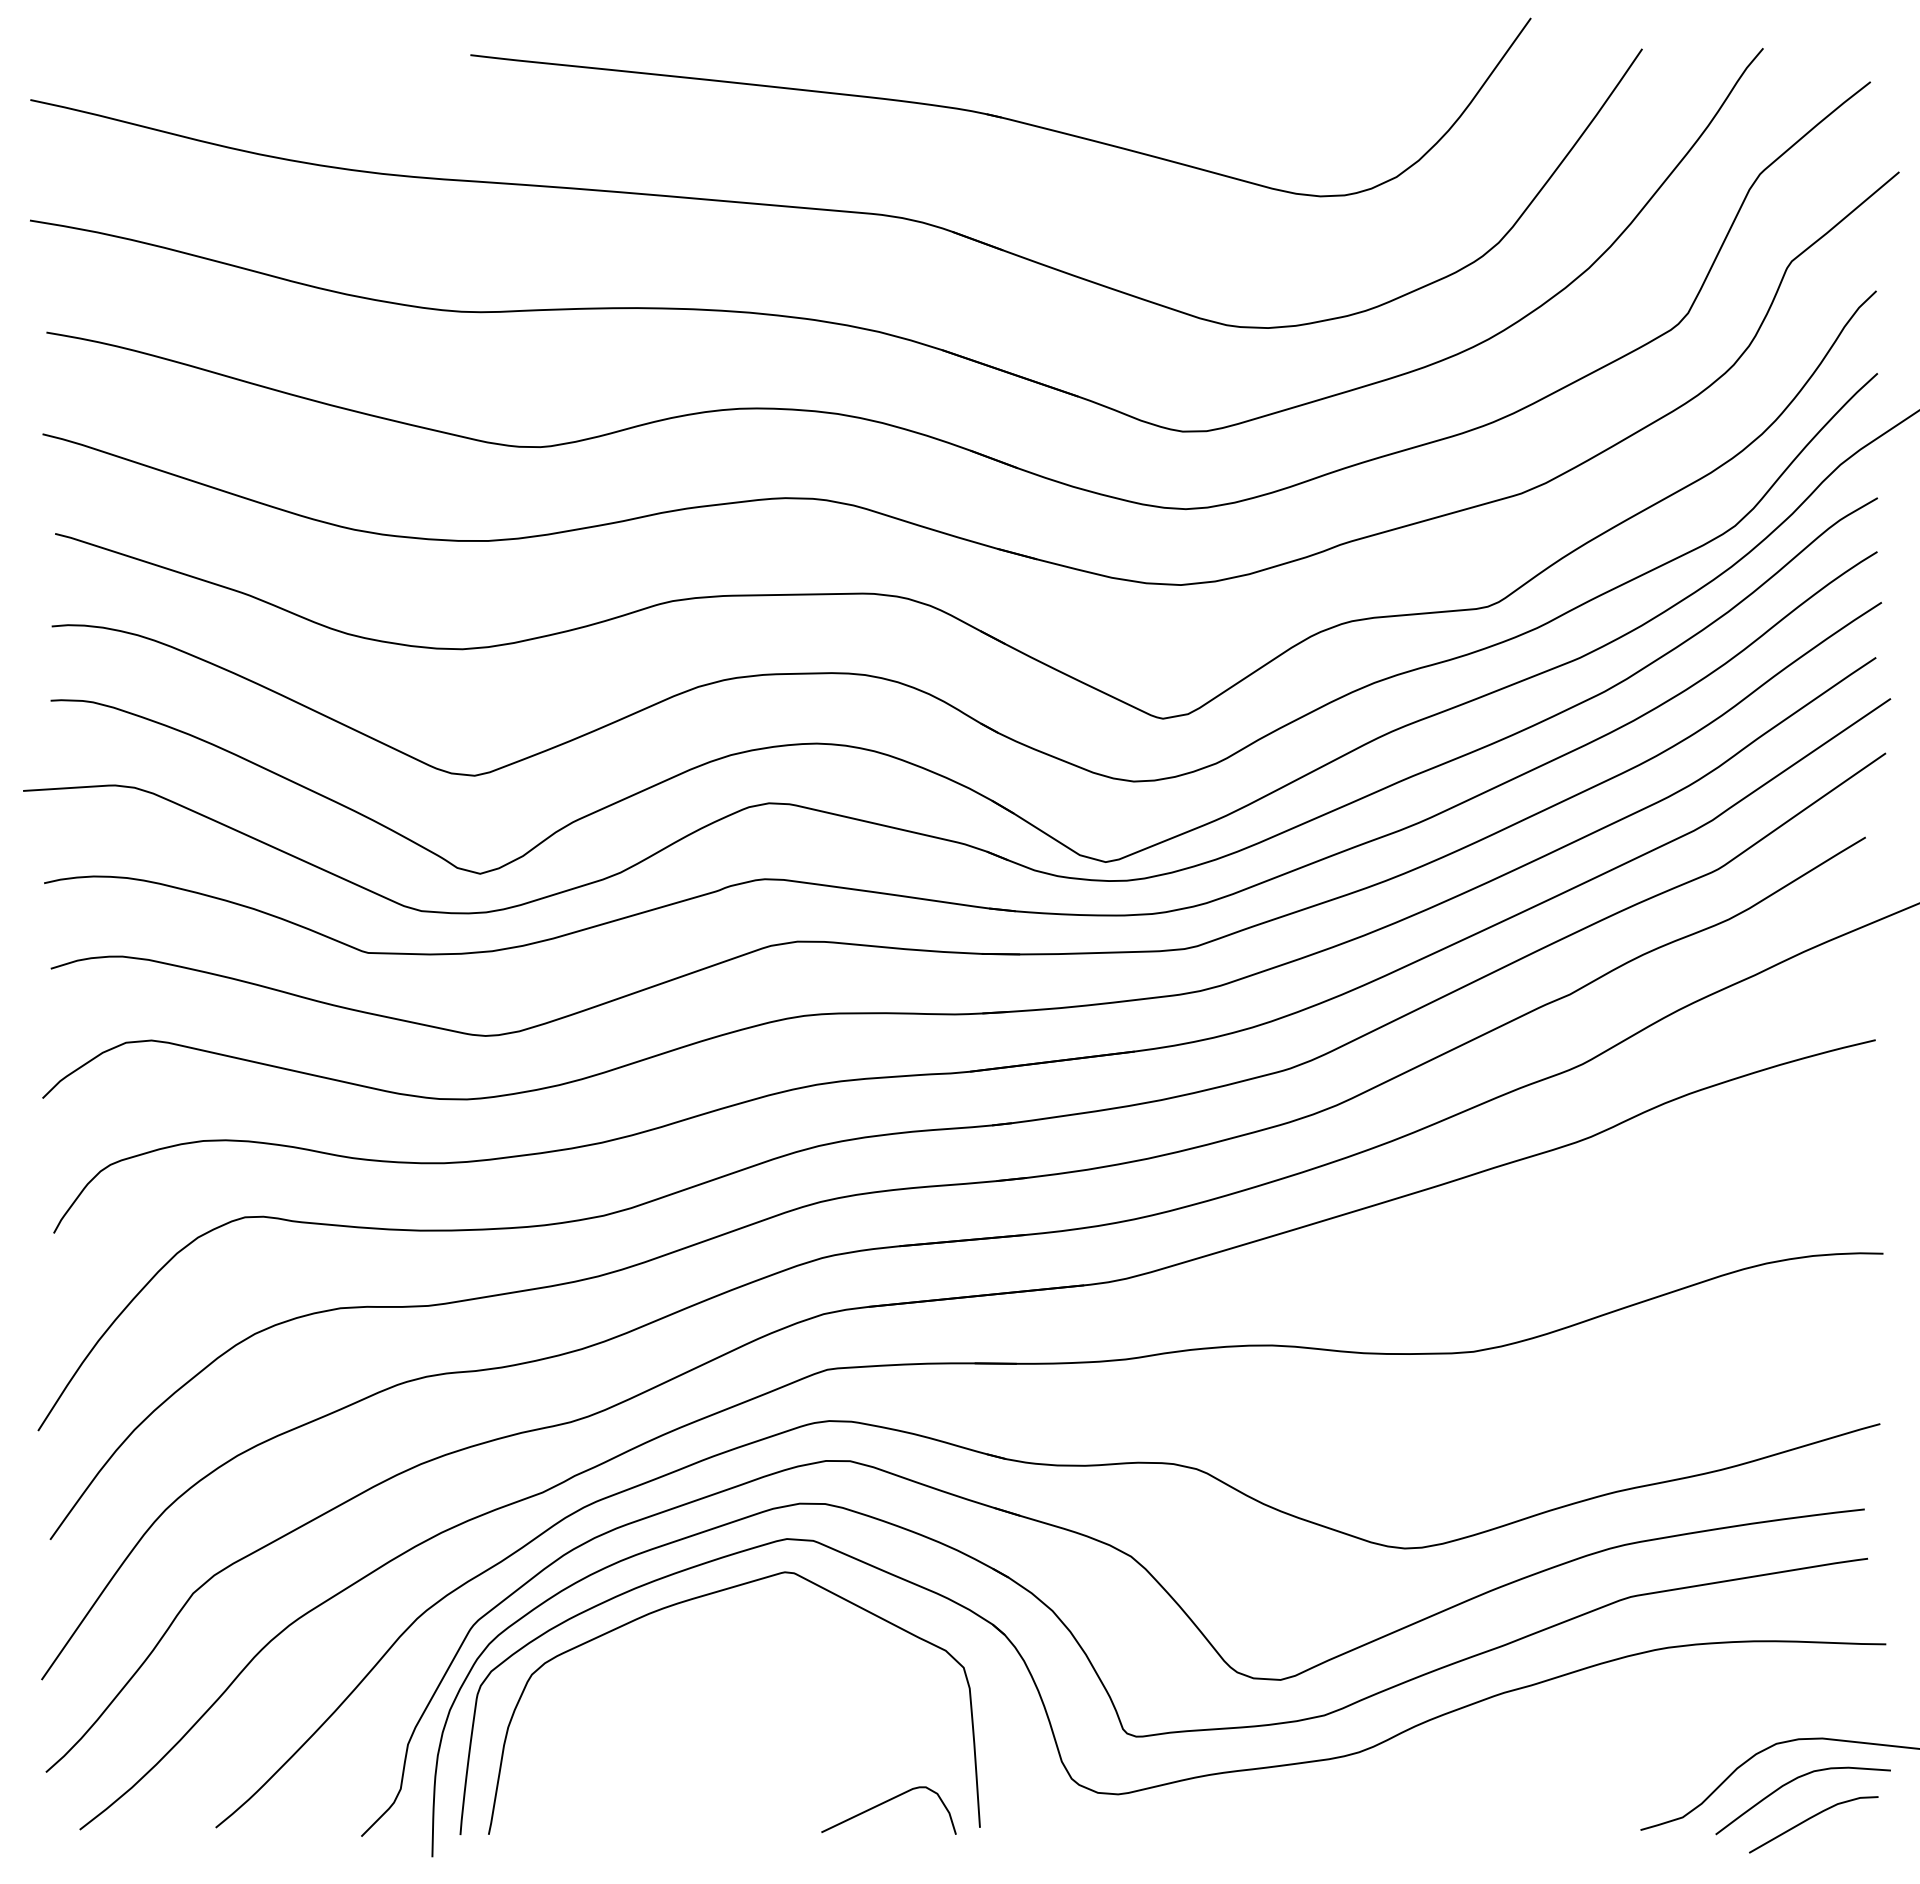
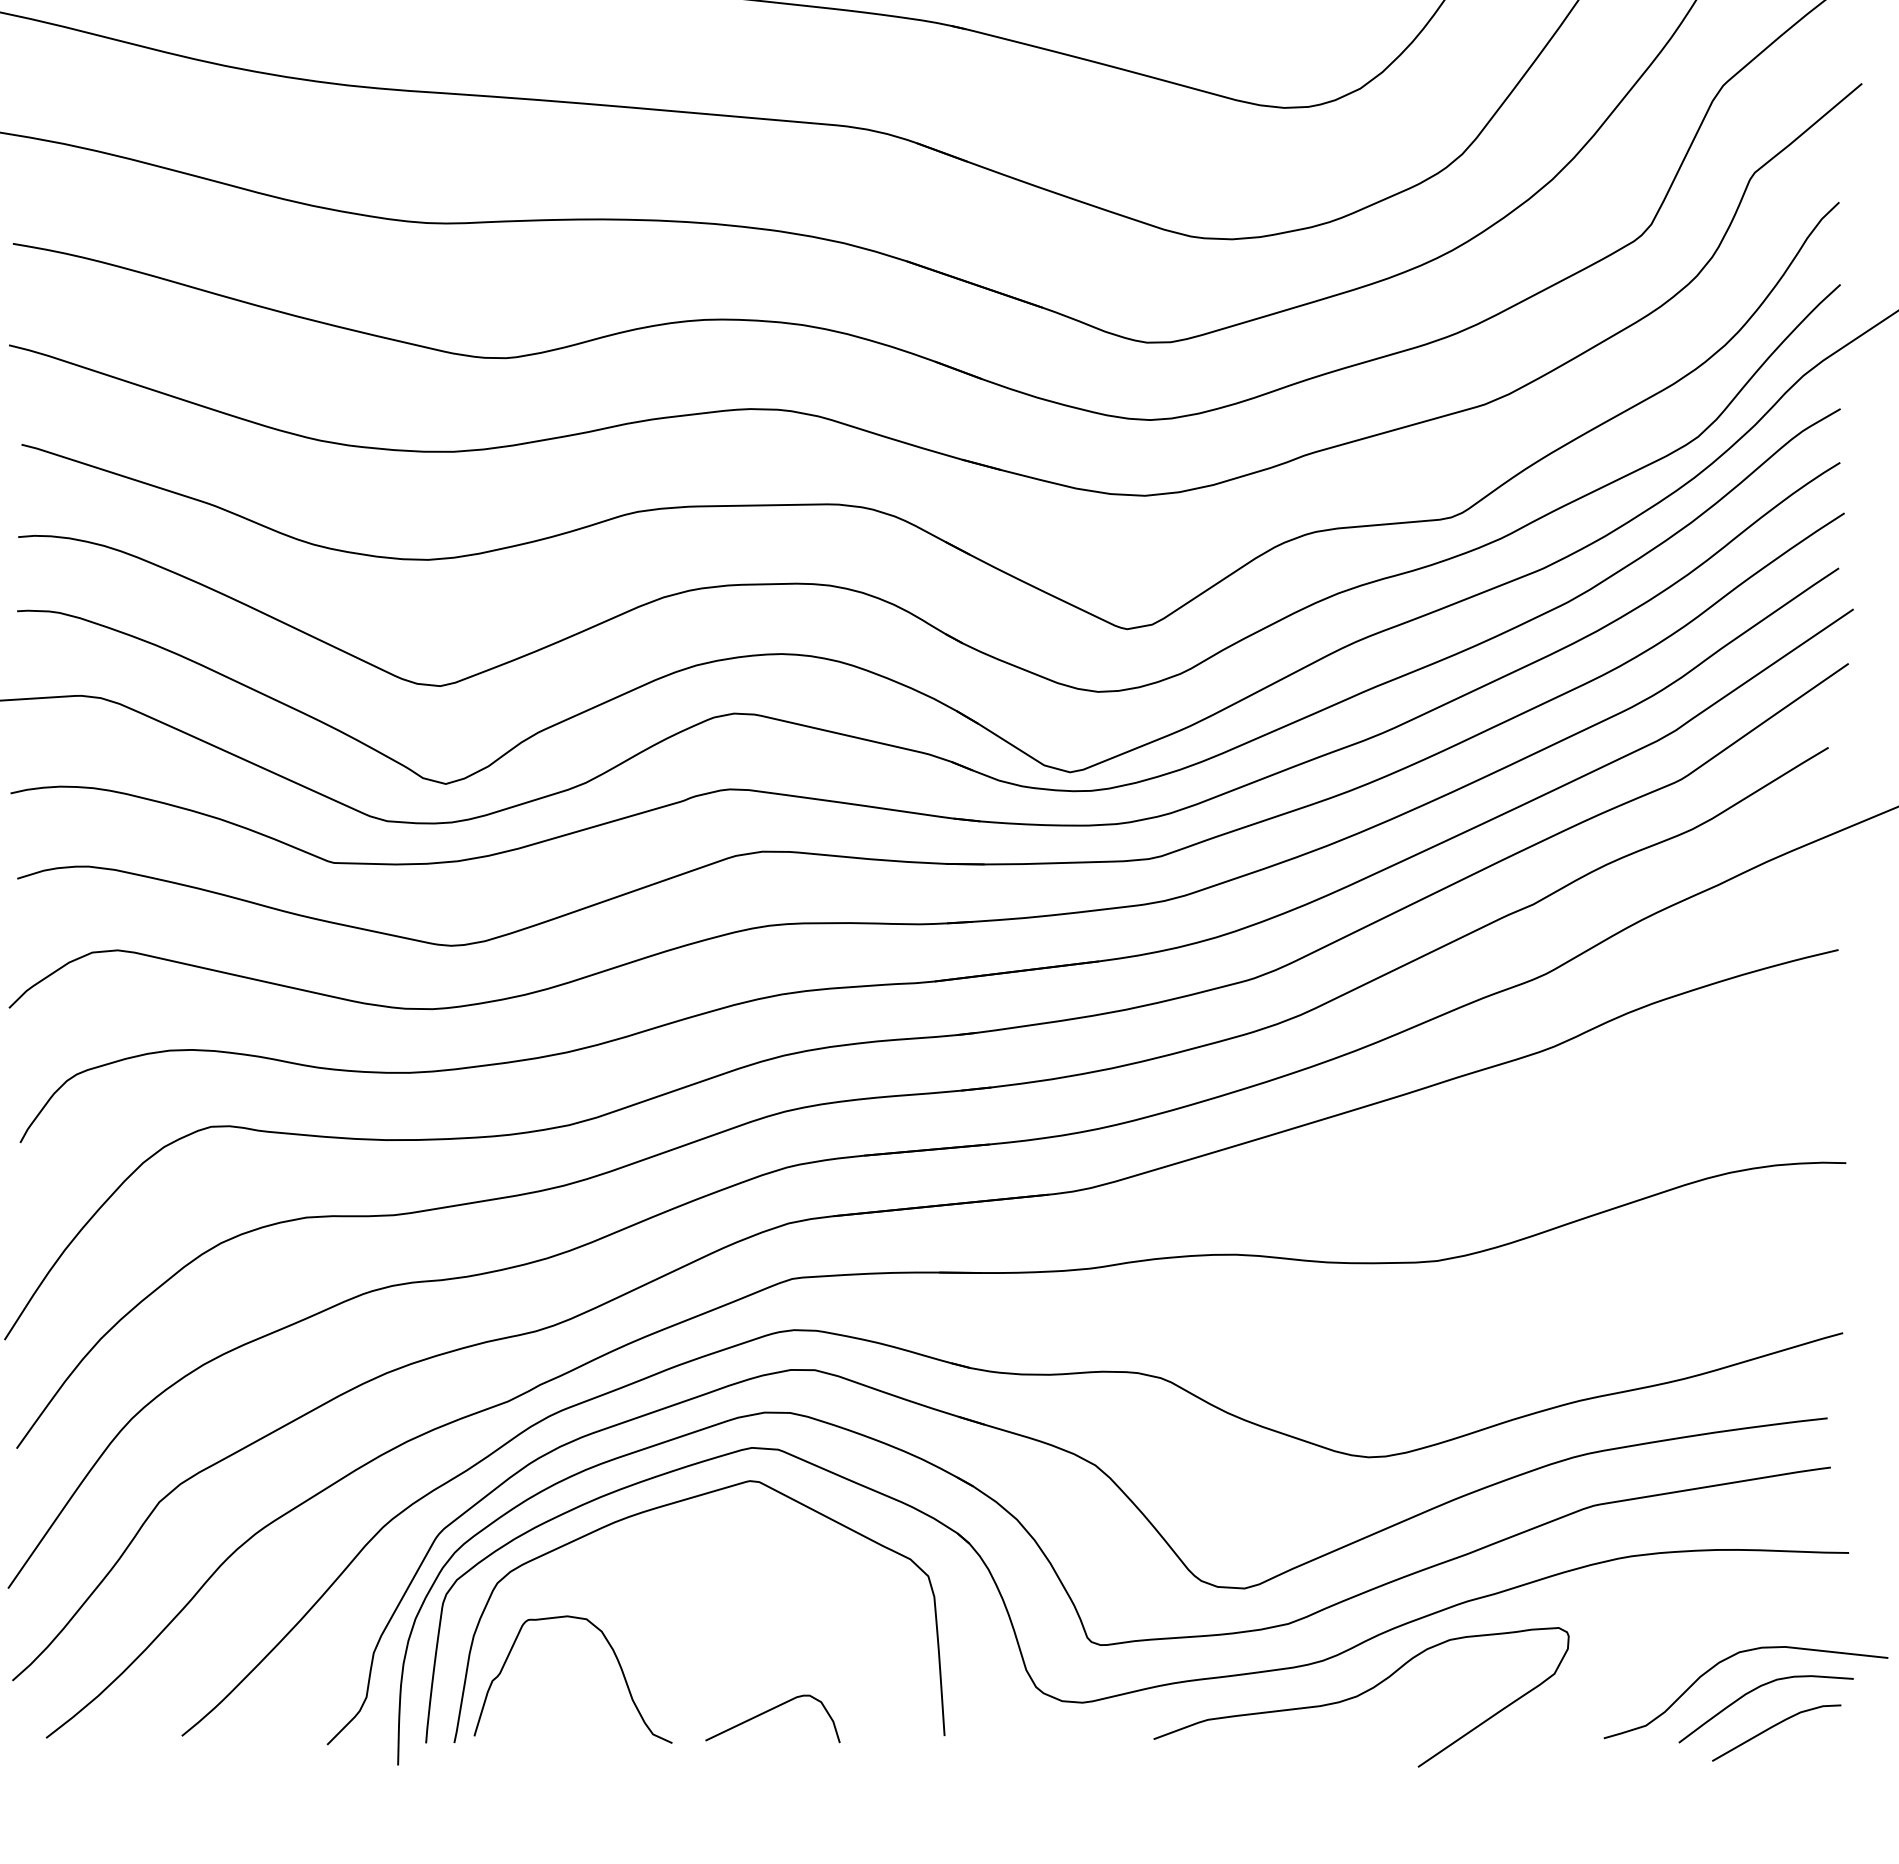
curve: (652, 1754) -> (617, 1662), added
curve: (1396, 1787) -> (1360, 1695), added
curve: (884, 1803) -> (768, 1711), moved

